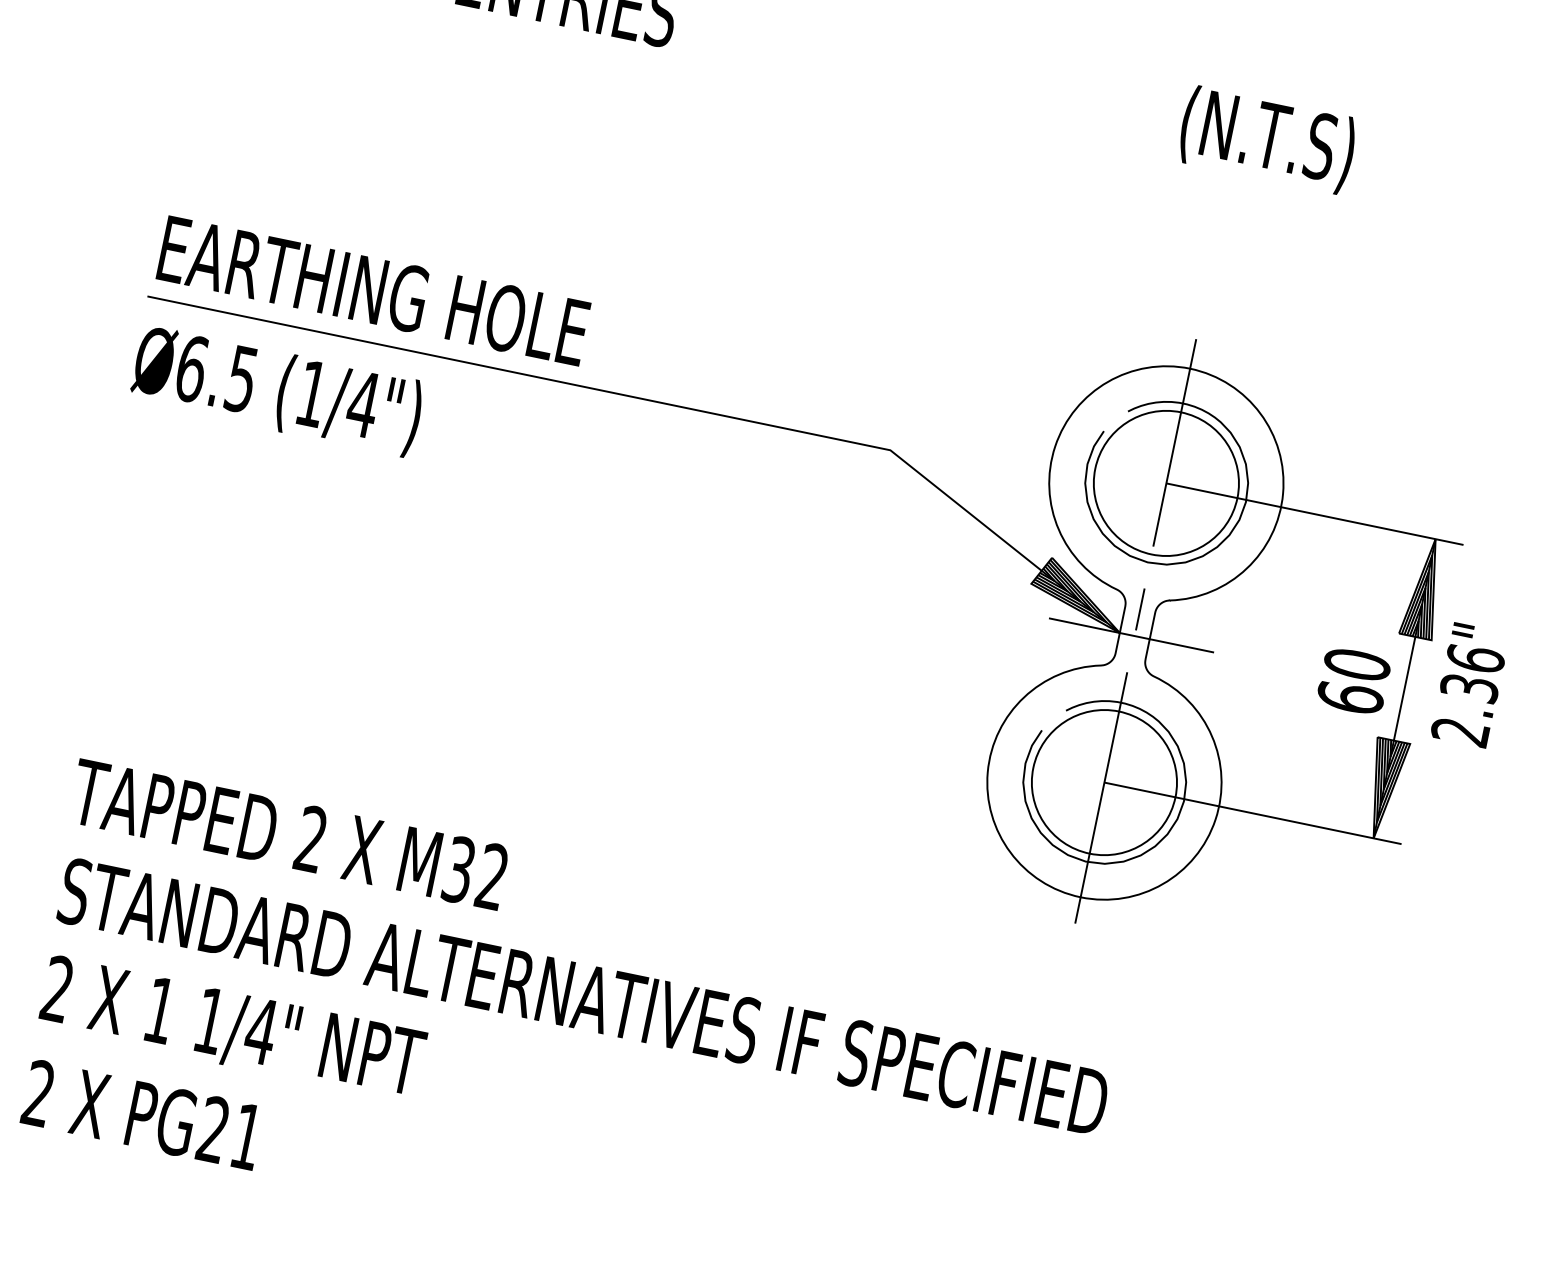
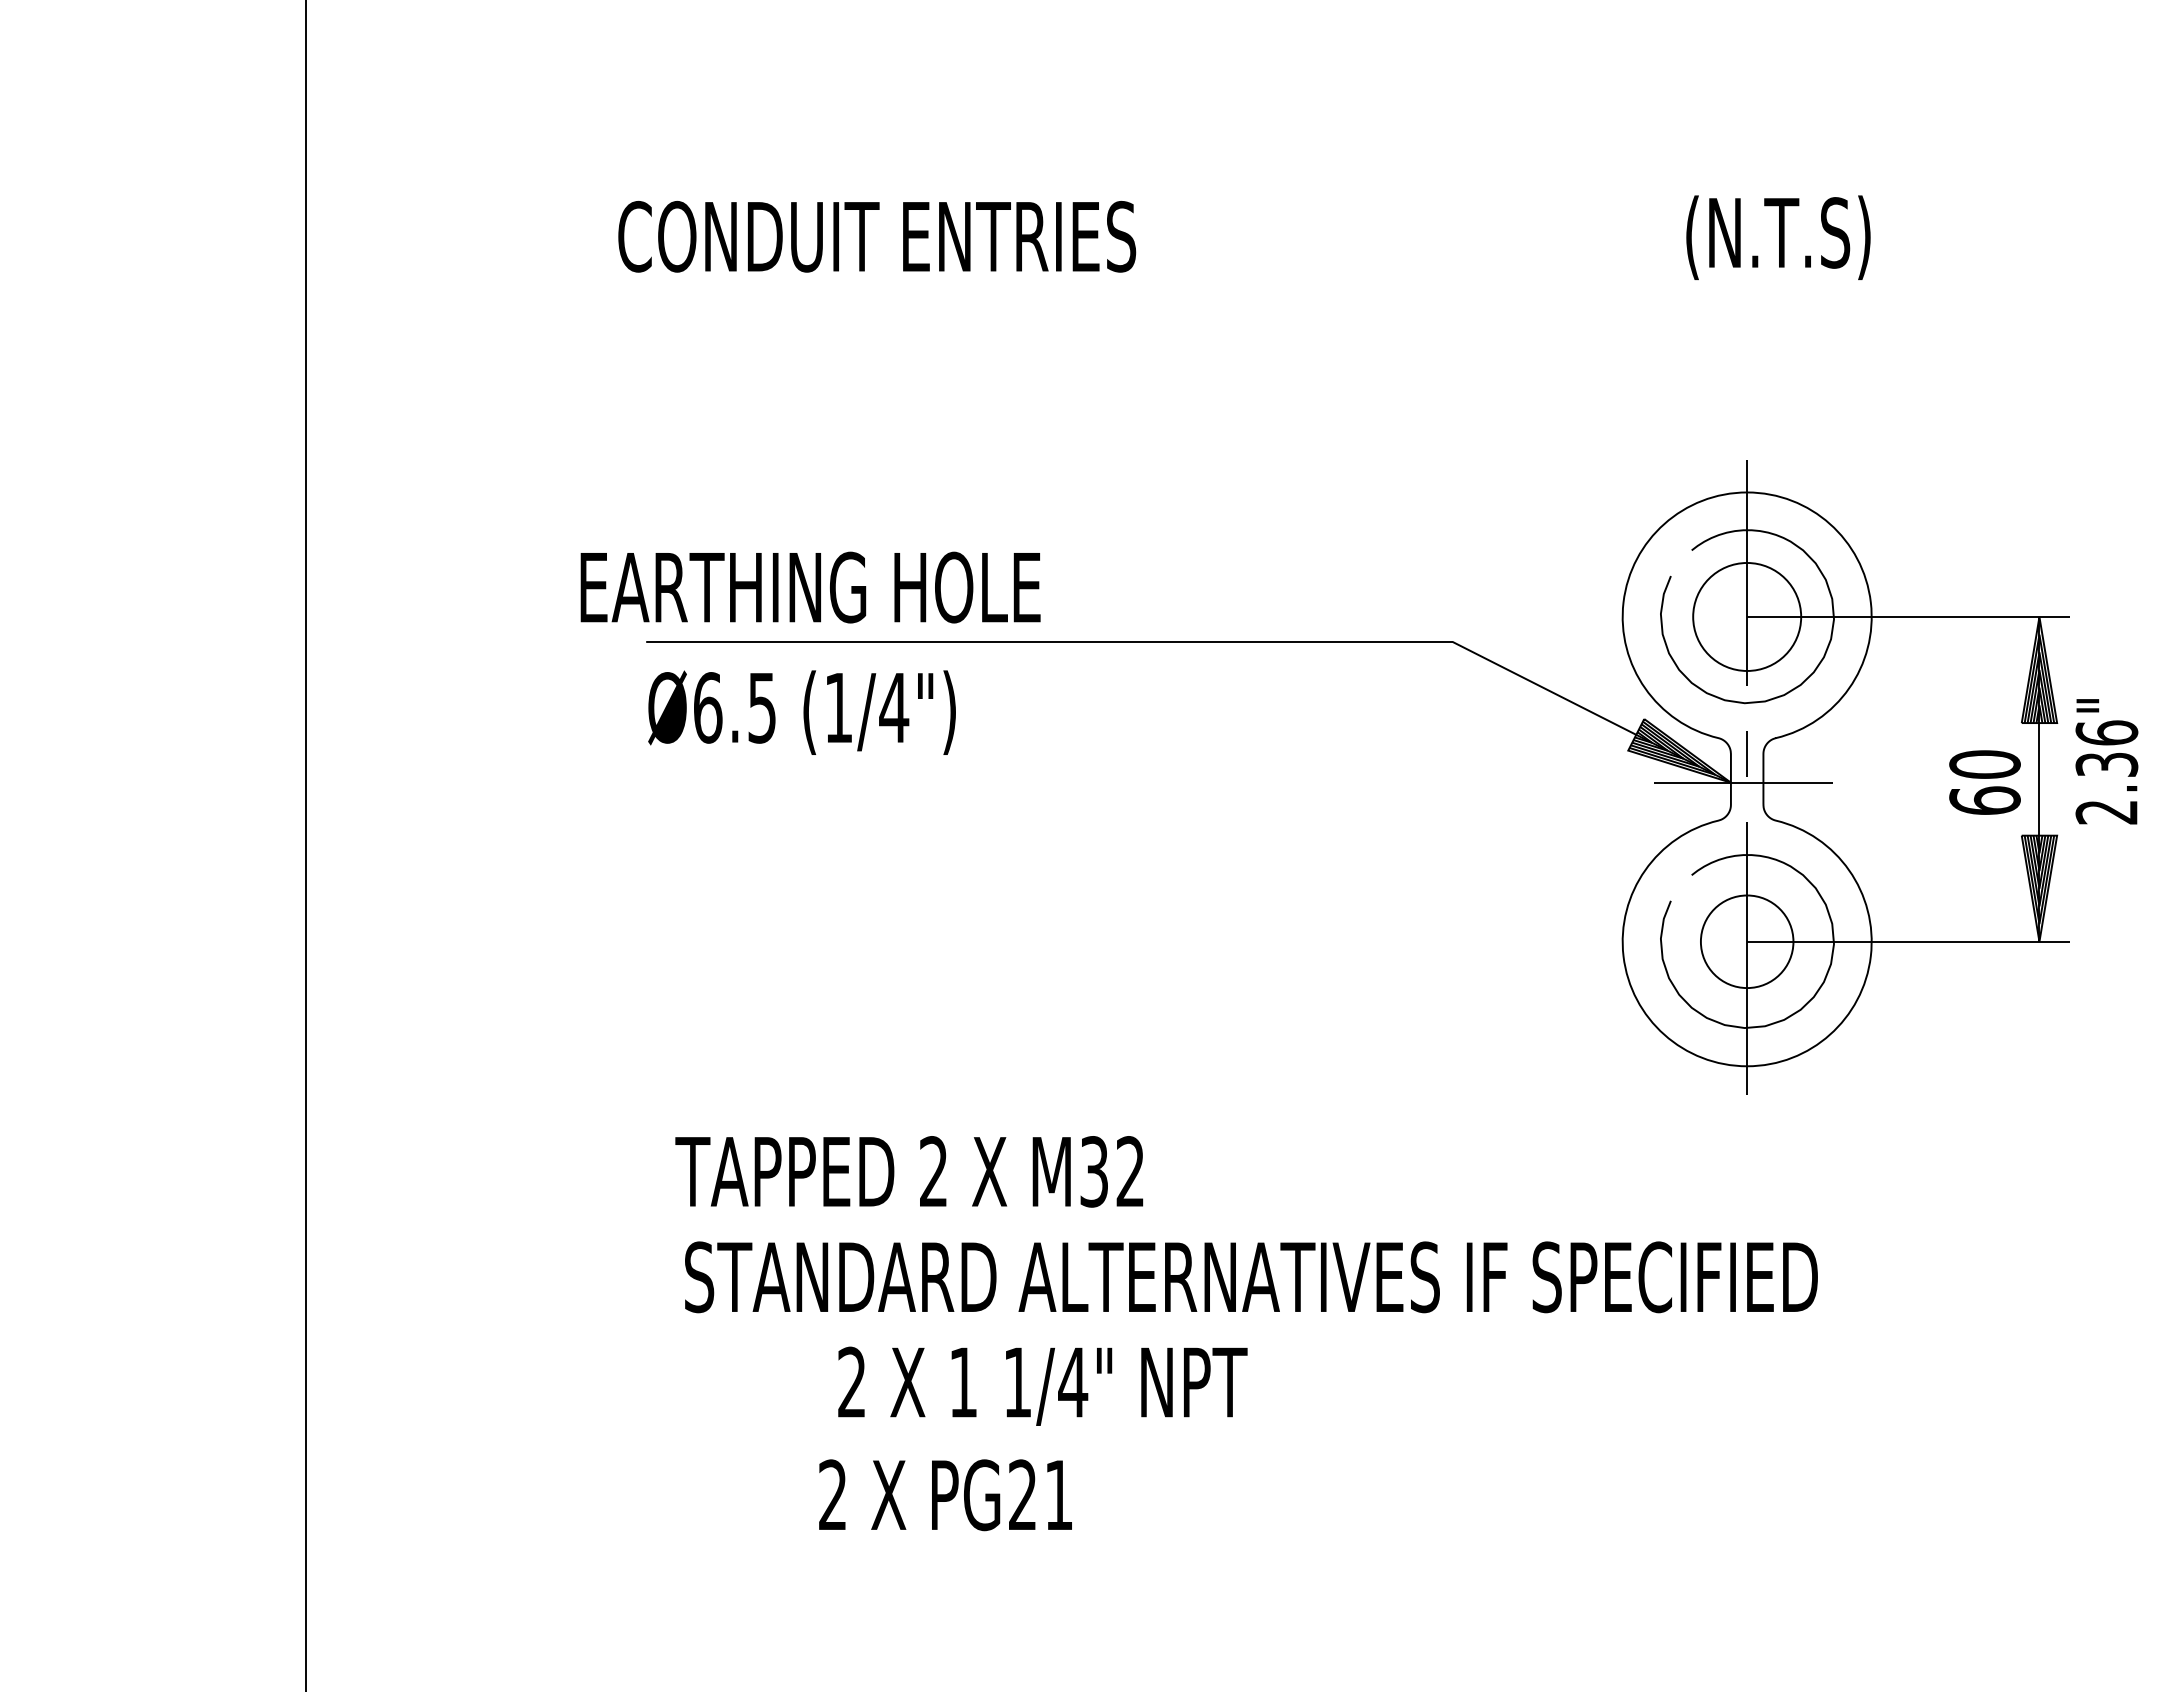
text: (373, 290) -> (810, 587), moved
circle: (1166, 483) -> (1747, 616), size x0.7
circle: (1104, 782) -> (1747, 941), size x0.6
text: (232, 1028) -> (1042, 1385), moved
text: (142, 1115) -> (945, 1495), moved

